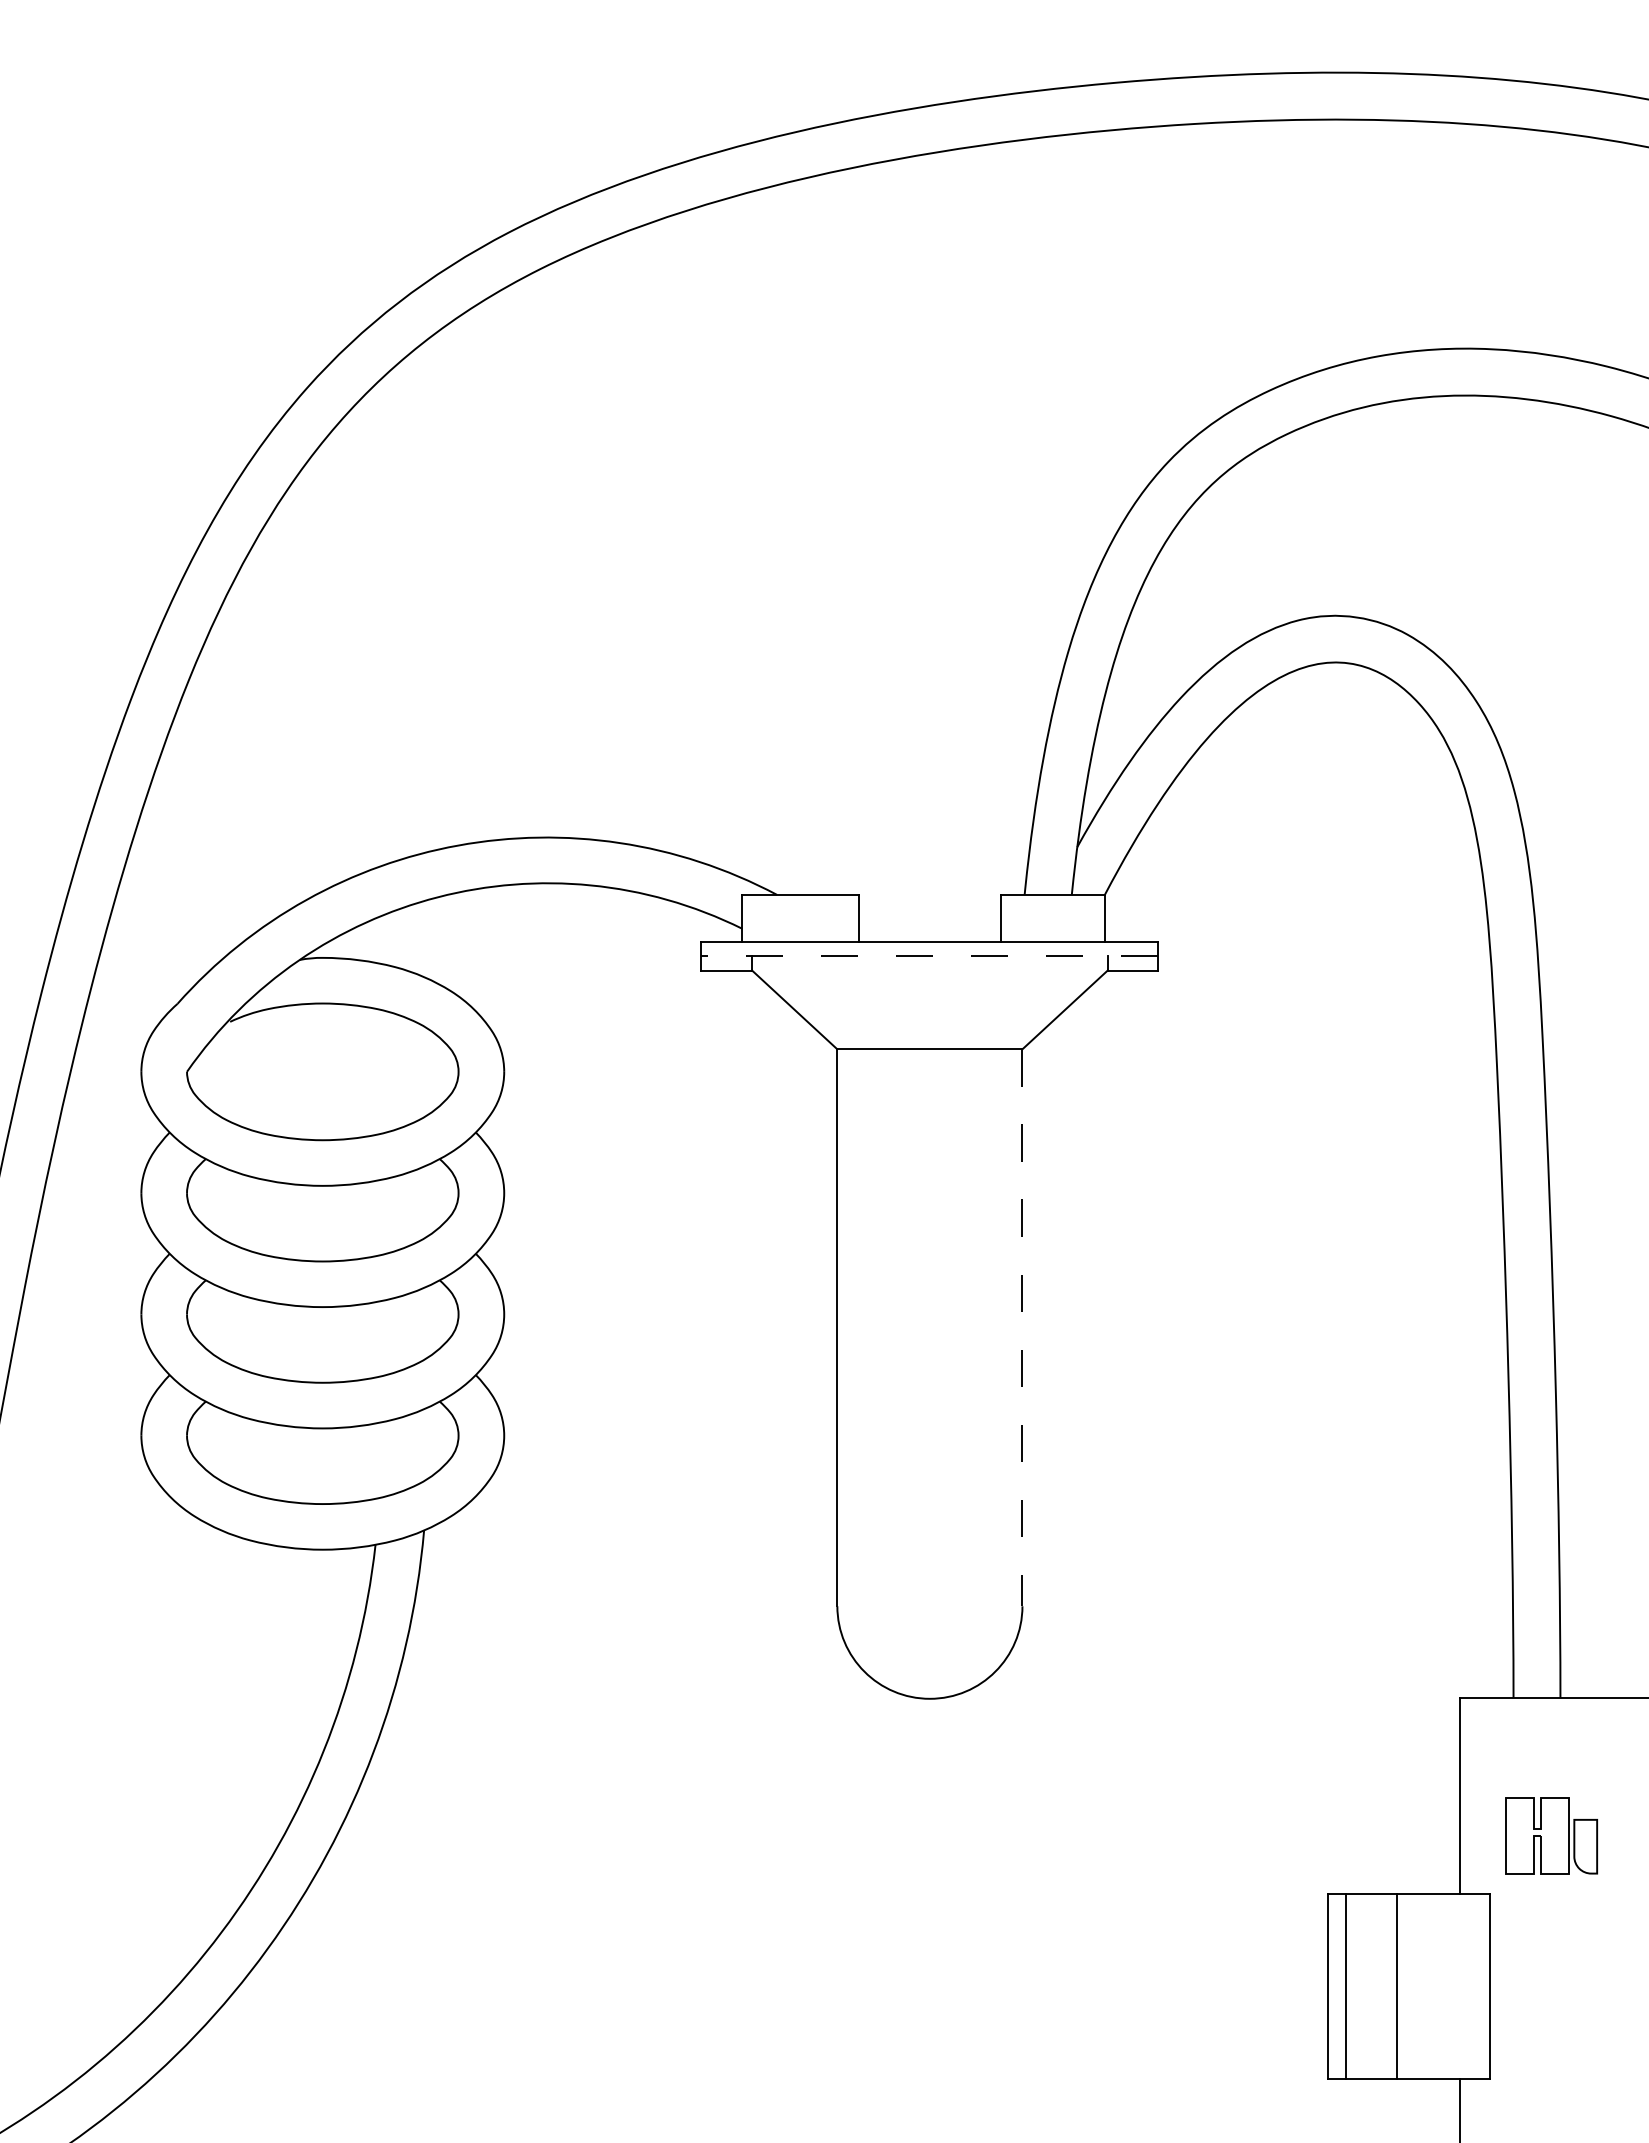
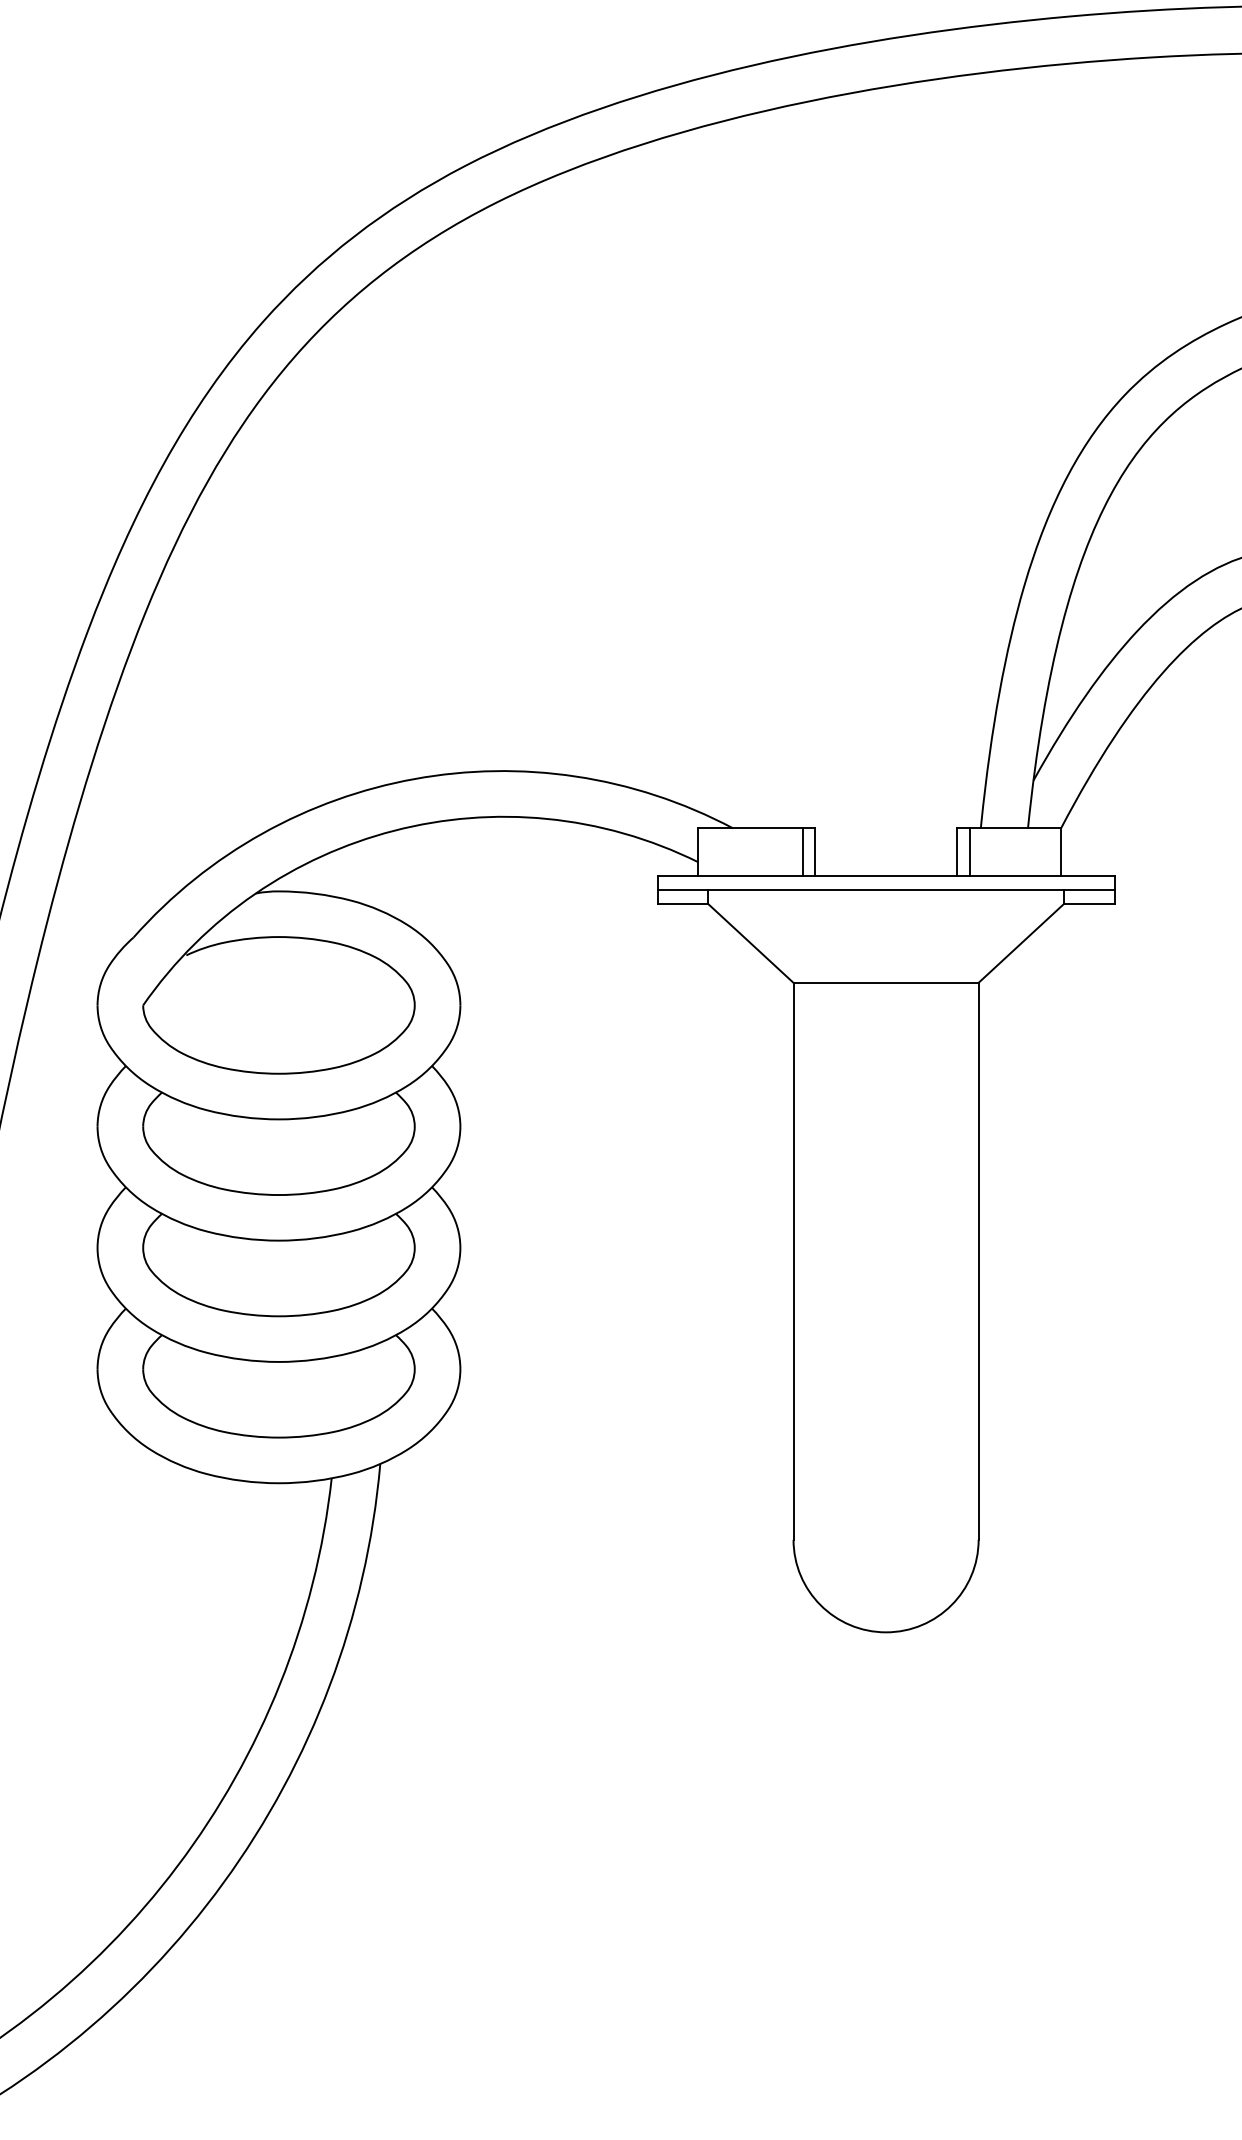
line: (846, 918) -> (802, 852), added
line: (1013, 918) -> (969, 852), added
line: (929, 956) -> (885, 890), dashed -> solid
line: (1022, 1328) -> (978, 1262), dashed -> solid

